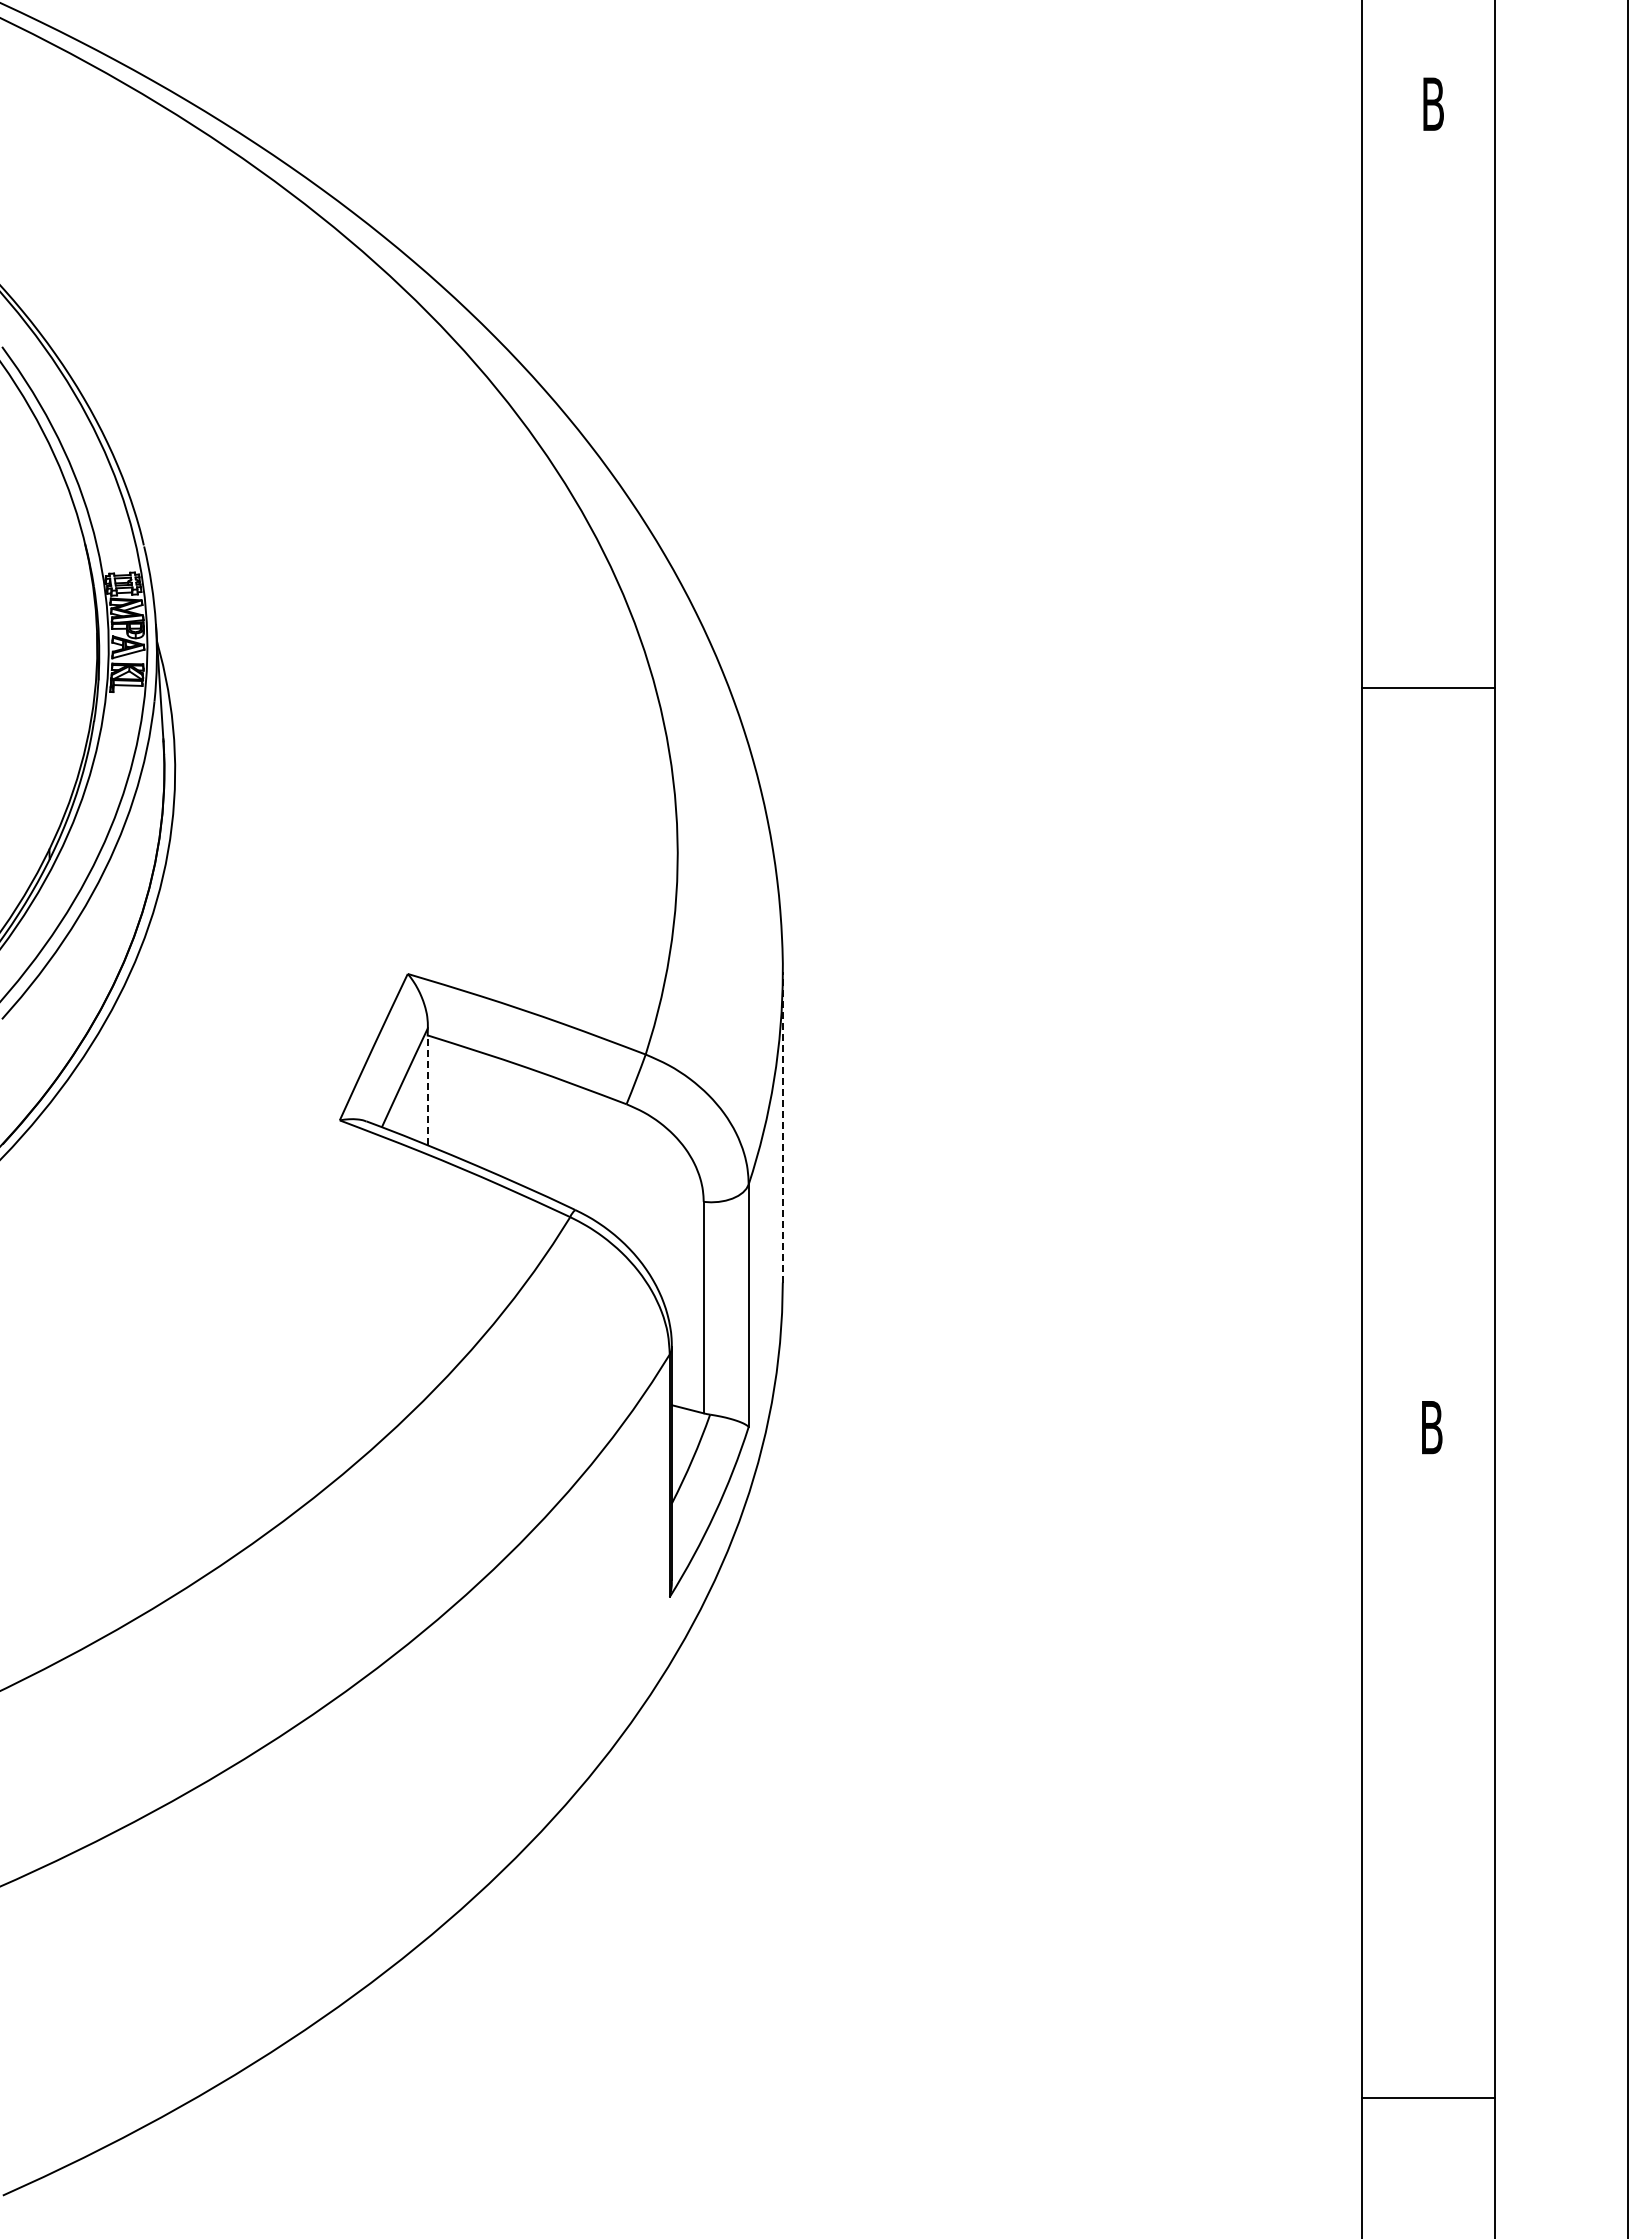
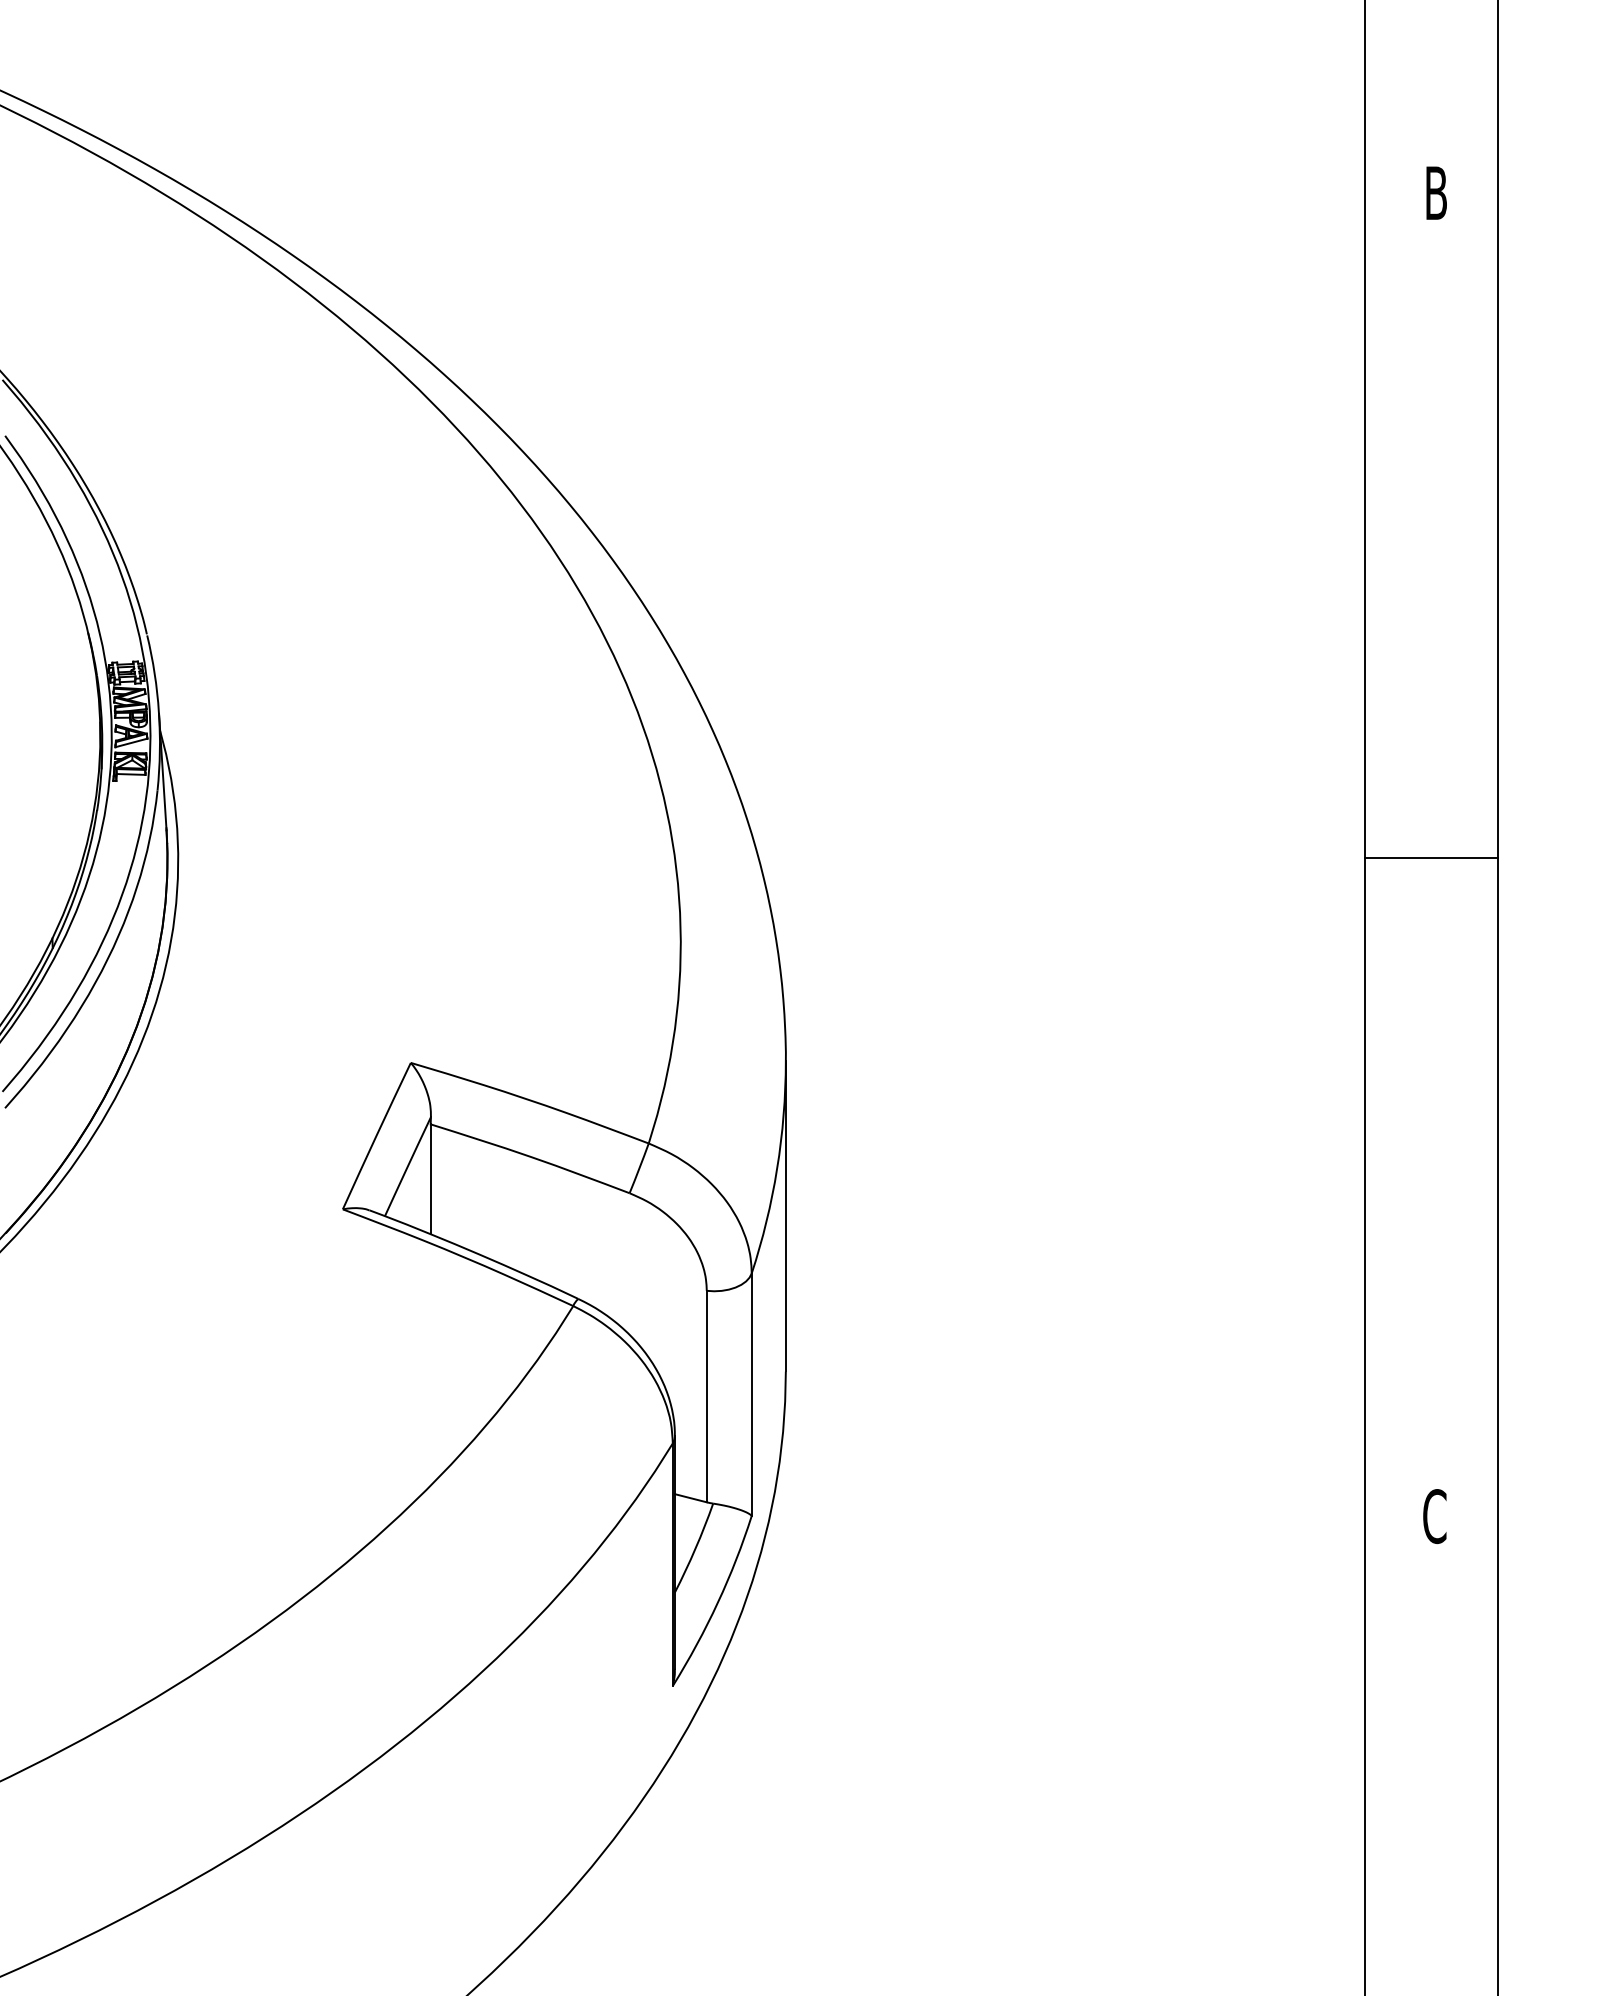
line: (1428, 688) -> (1431, 858), moved
line: (427, 1090) -> (430, 1179), dashed -> solid
line: (782, 1127) -> (785, 1216), dashed -> solid
text: (1431, 1427) -> (1434, 1516), B -> C

